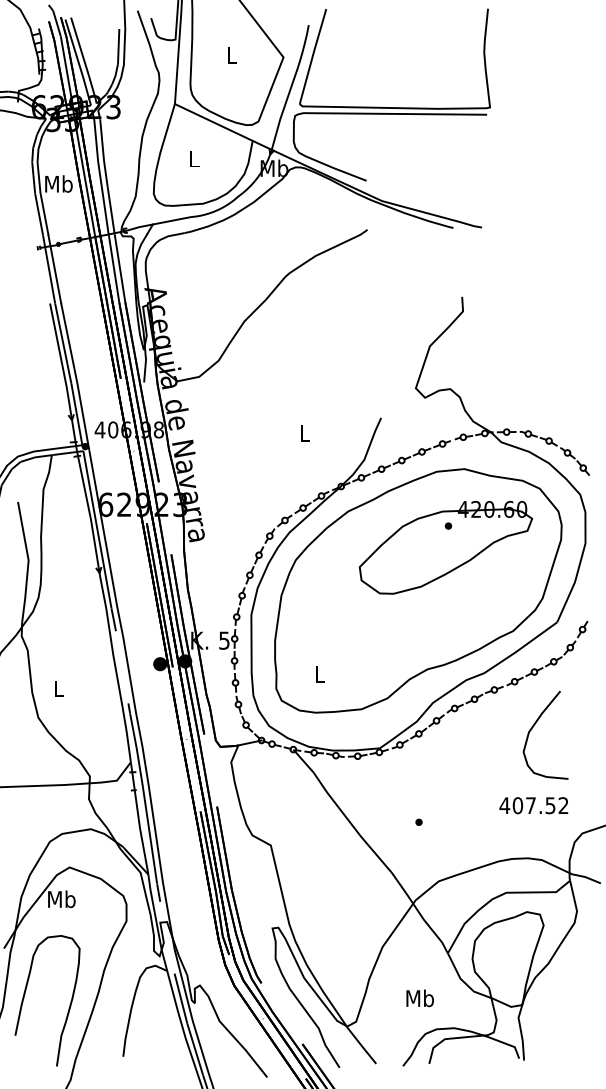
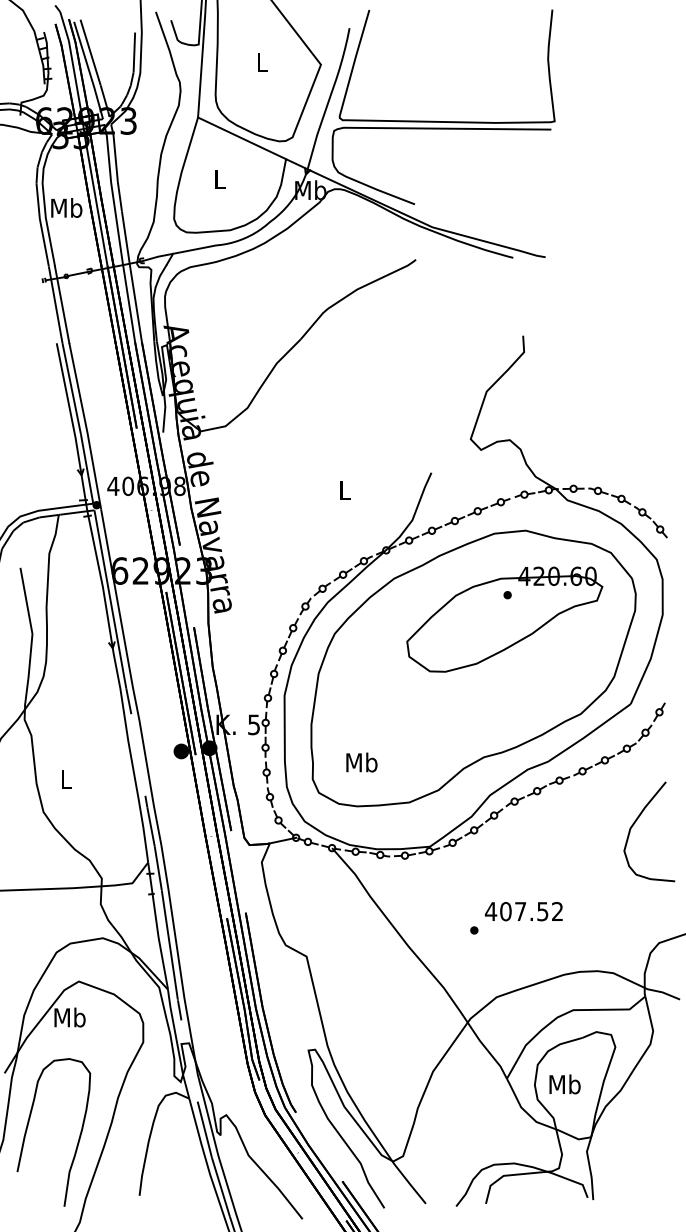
text: (319, 673) -> (361, 762), L -> Mb
curve: (534, 726) -> (636, 821), moved
text: (533, 805) -> (523, 911), moved
text: (419, 998) -> (564, 1084), moved

